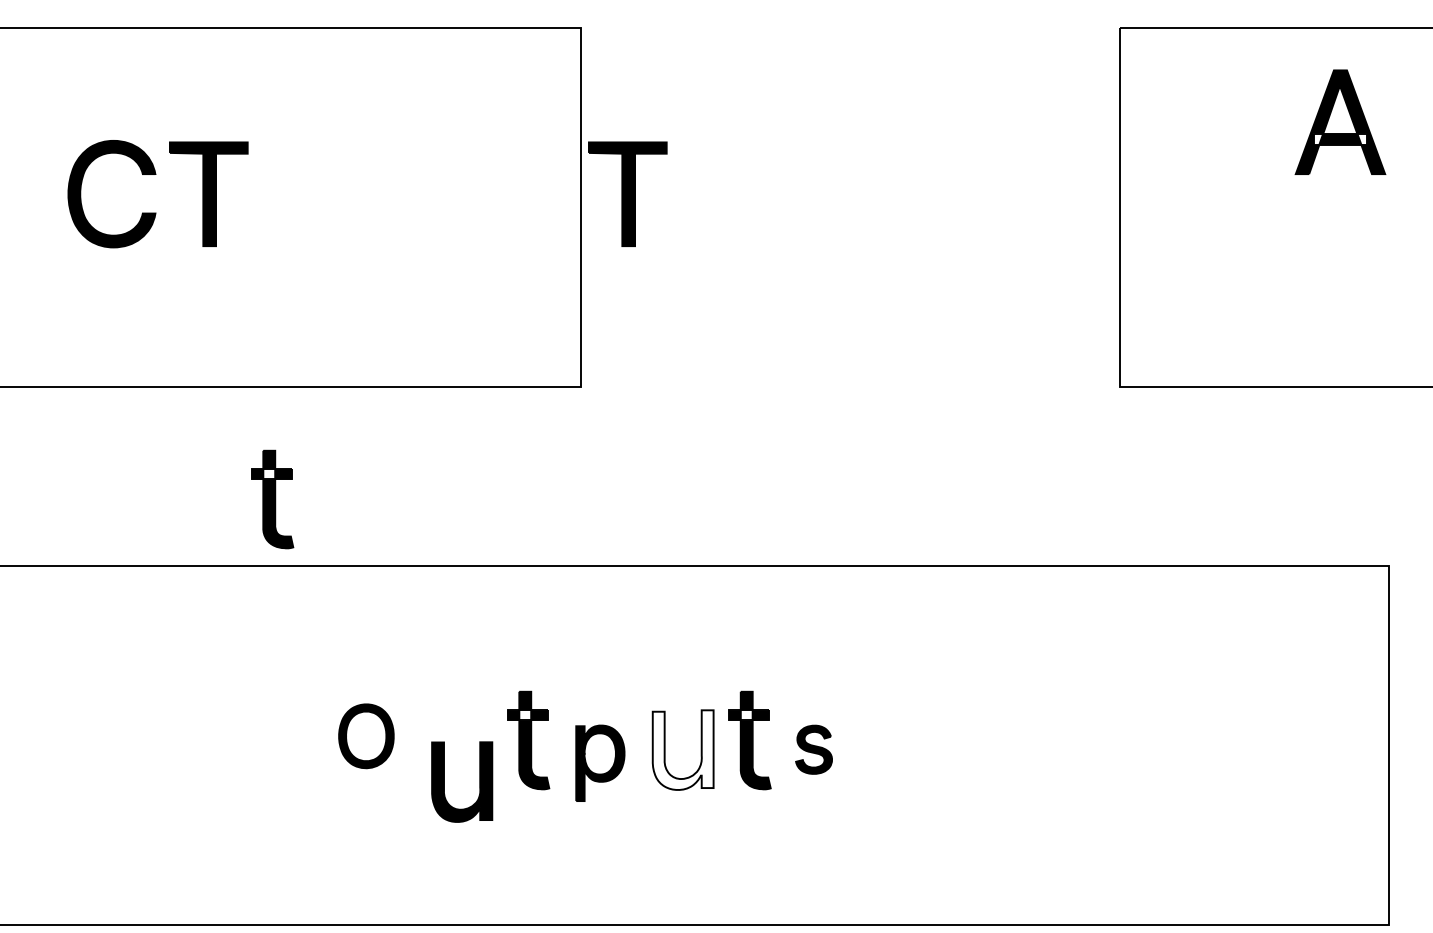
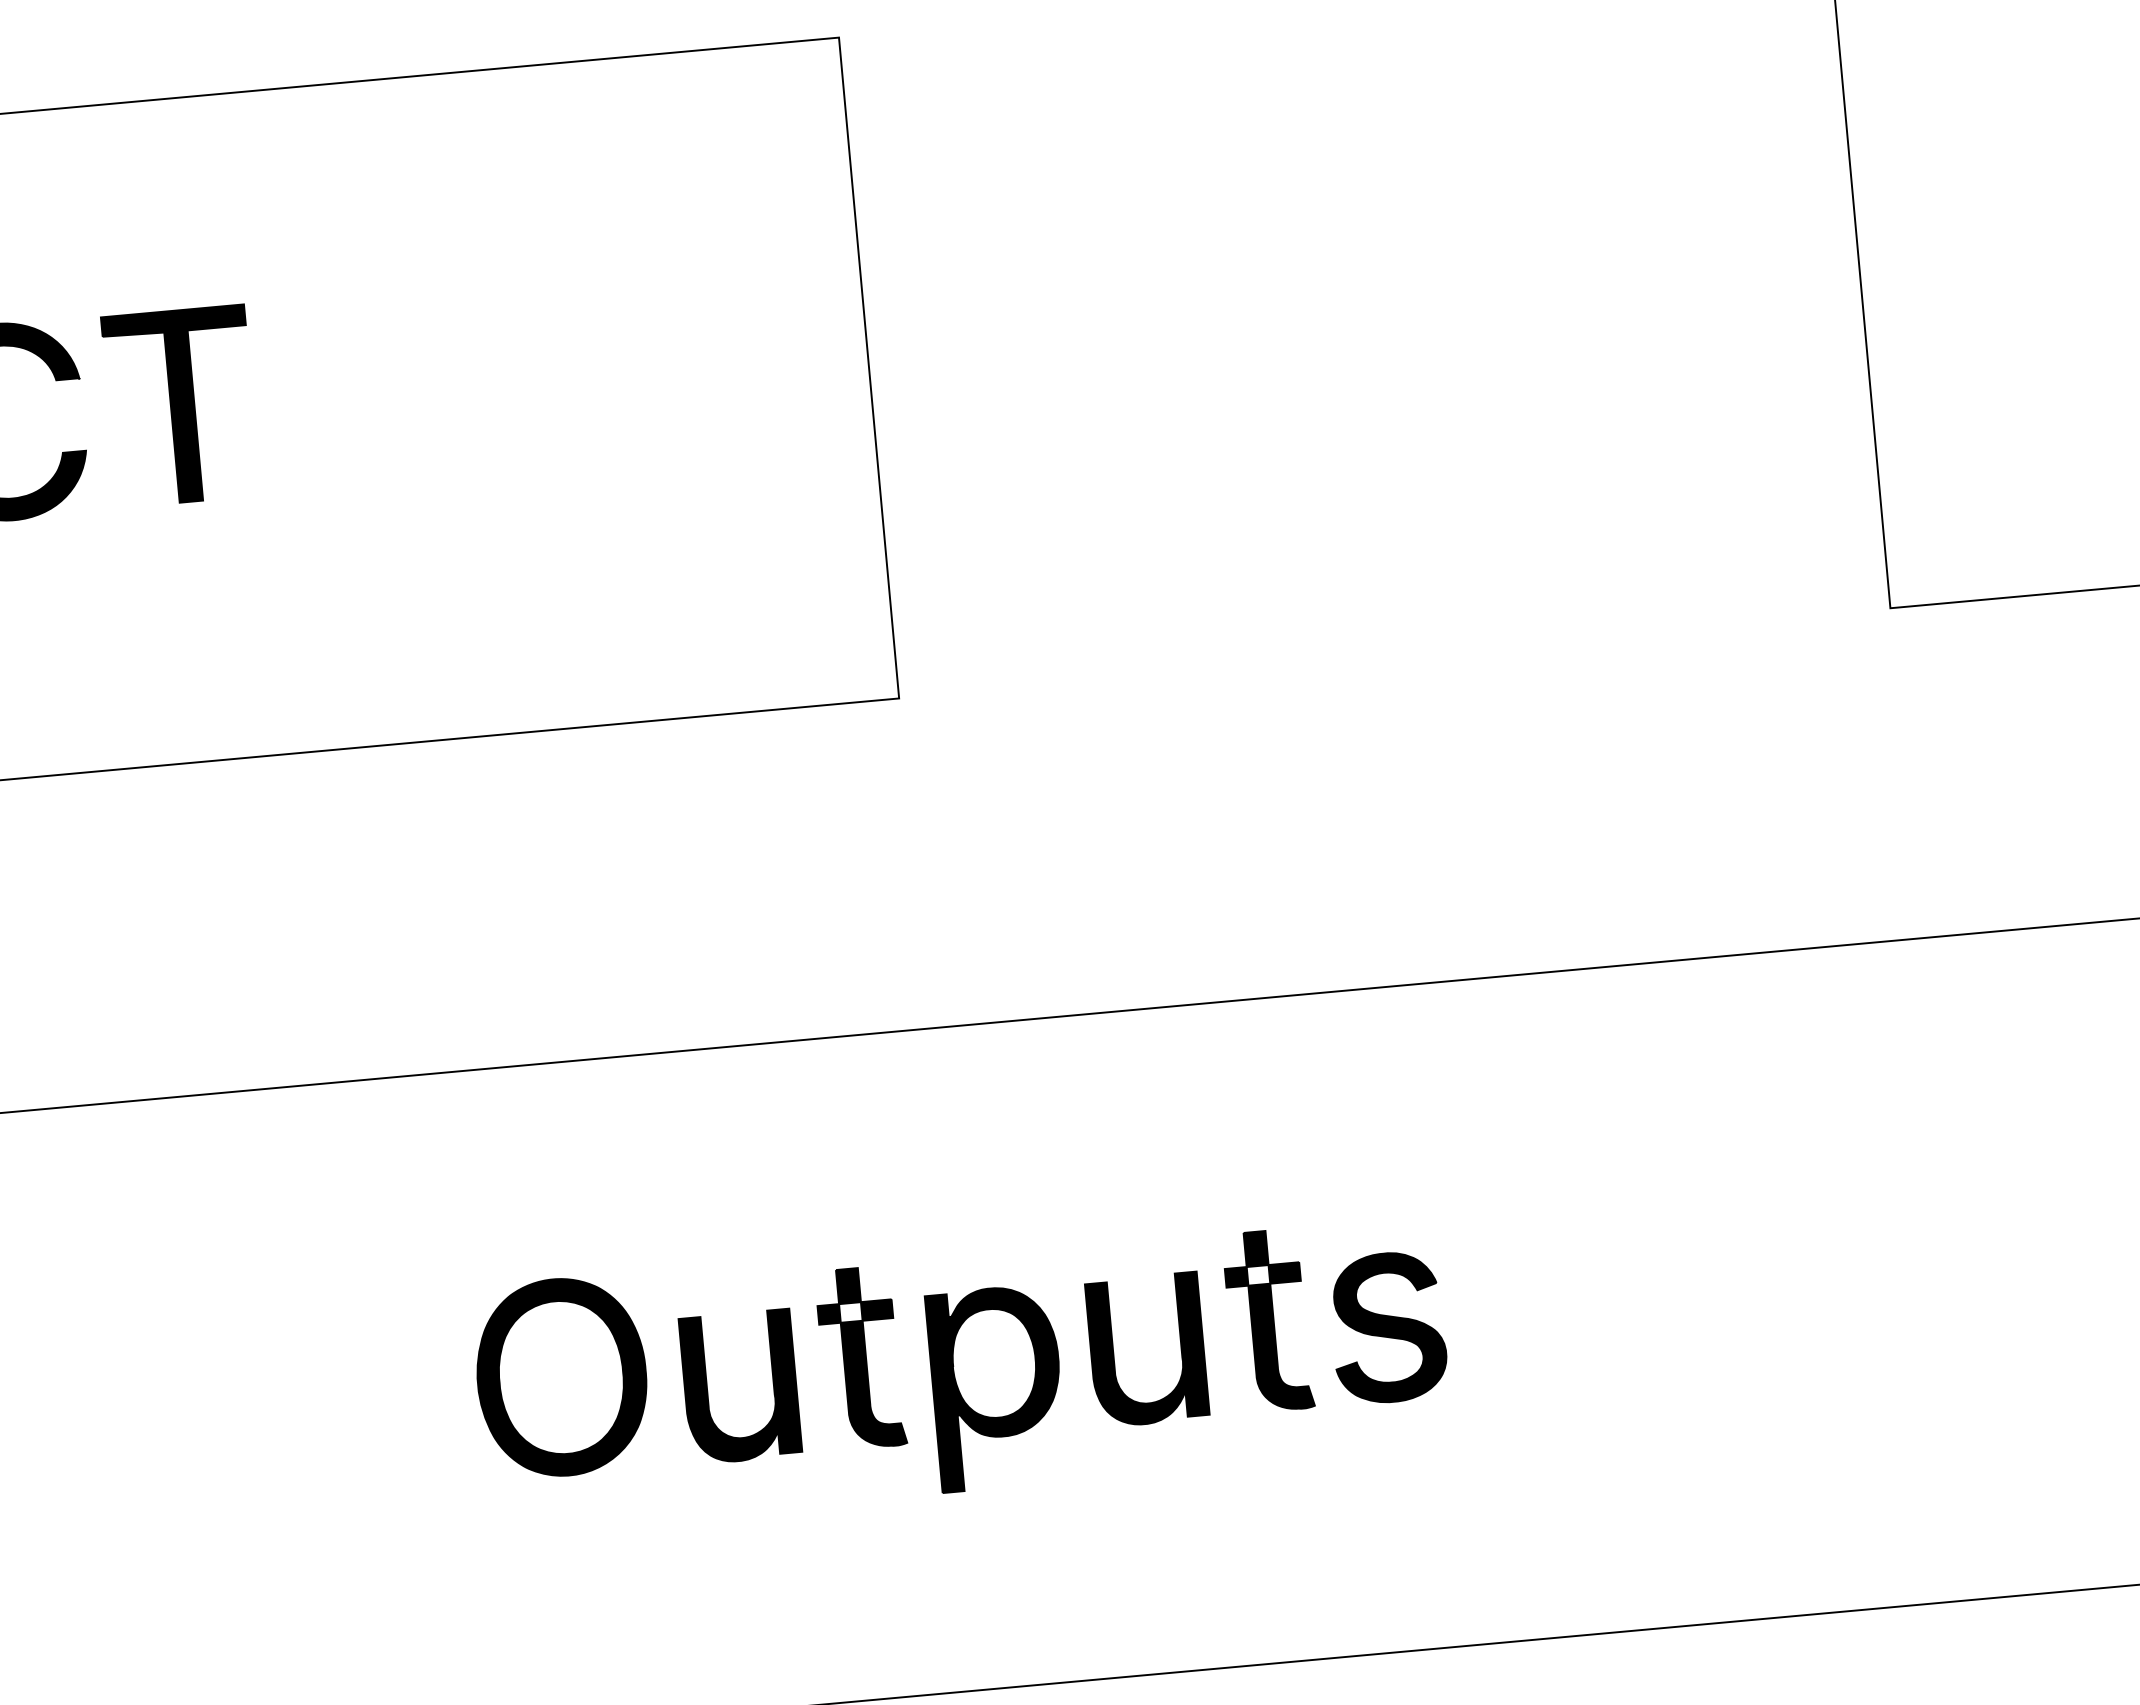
part: (627, 193) -> (951, 334), removed
part: (272, 499) -> (349, 957), removed
part: (366, 736) -> (562, 1377), size x1.67
fill: (682, 749) -> (1145, 1348), added
part: (813, 749) -> (1387, 1326), size x1.67
part: (600, 763) -> (997, 1388), size x1.43
part: (479, 781) -> (772, 1382), moved

